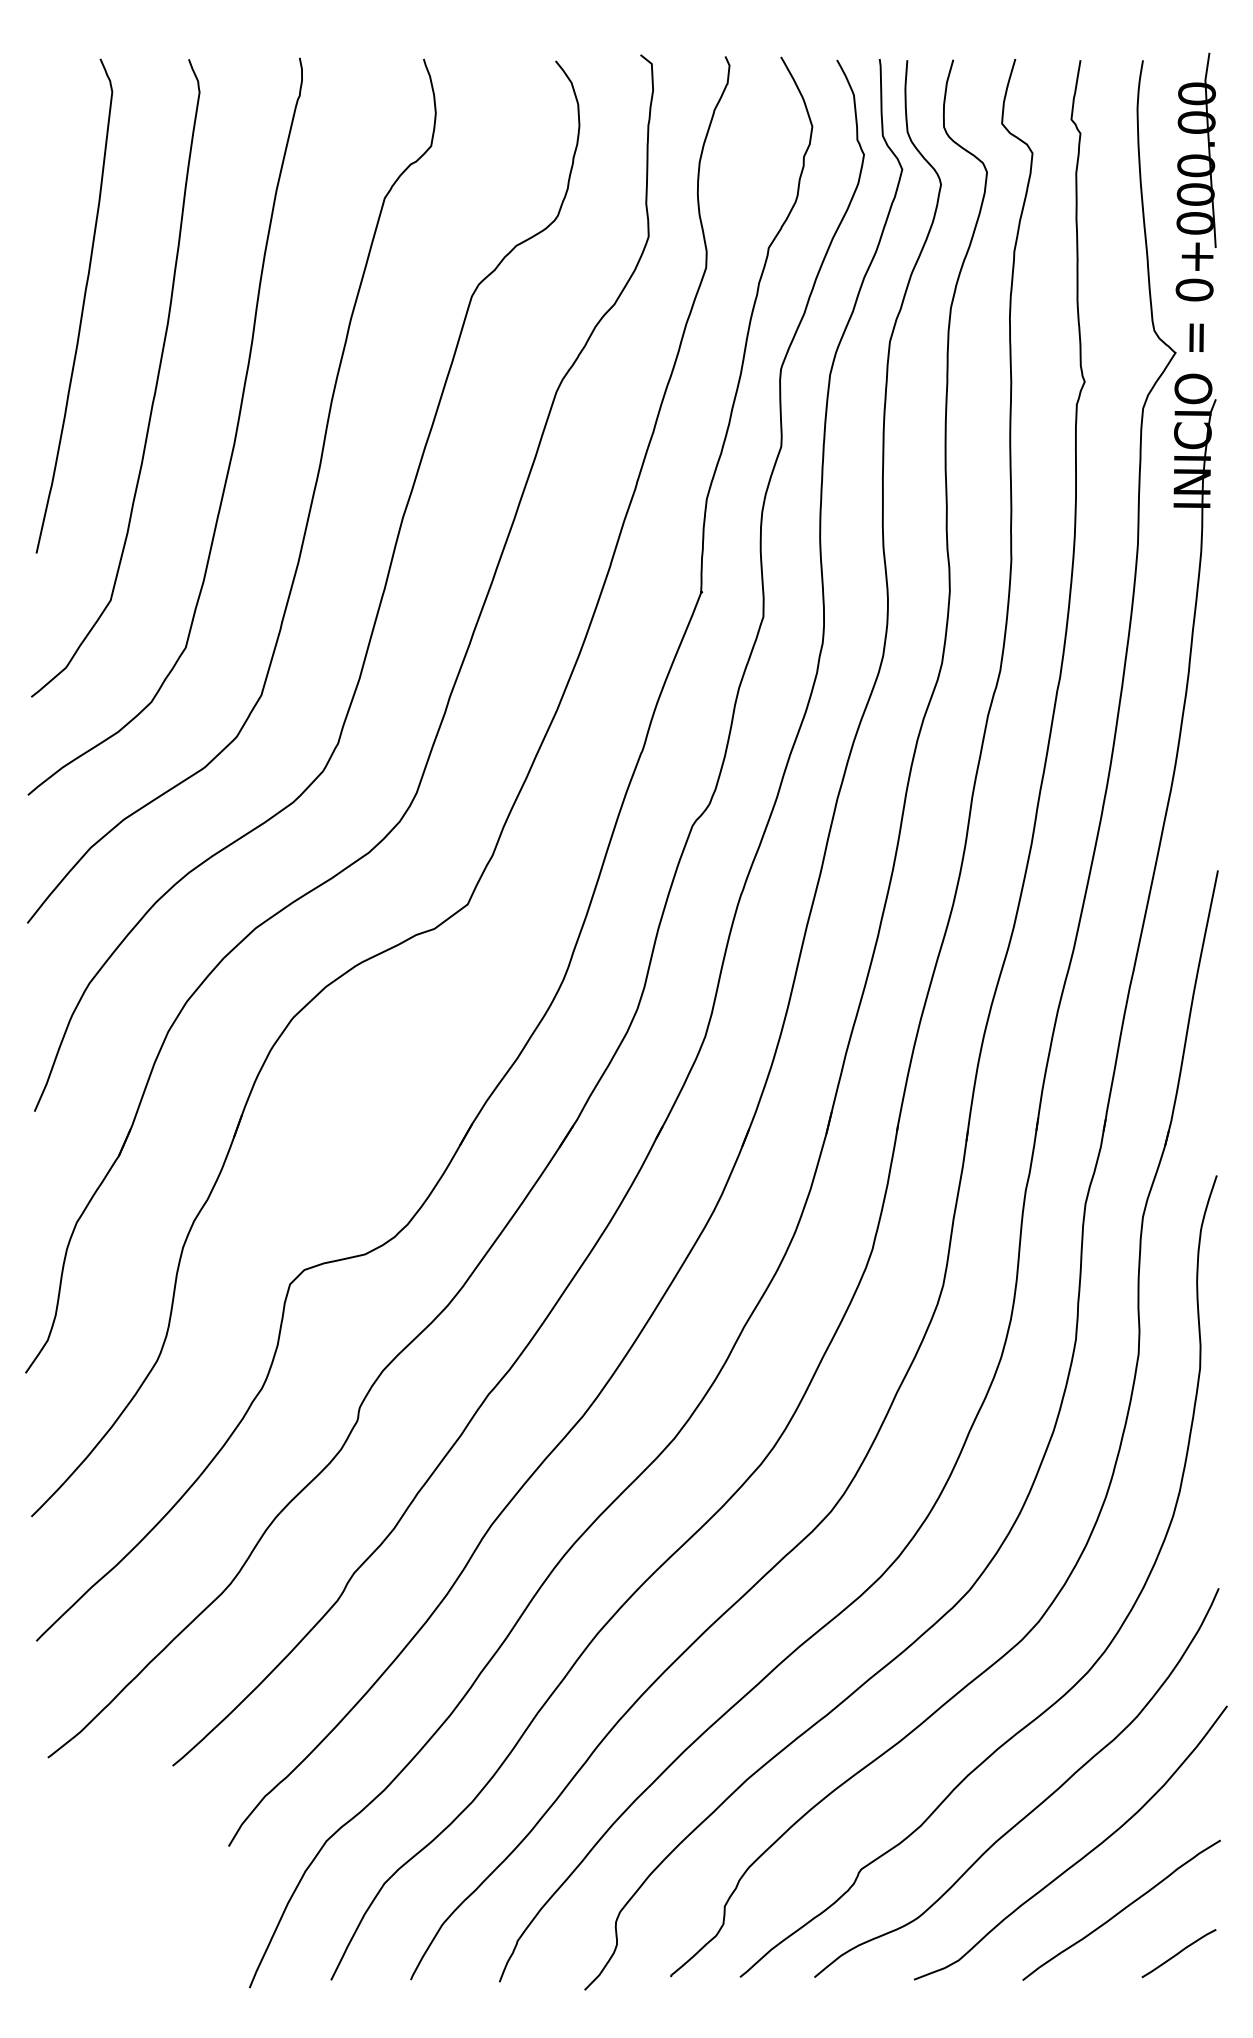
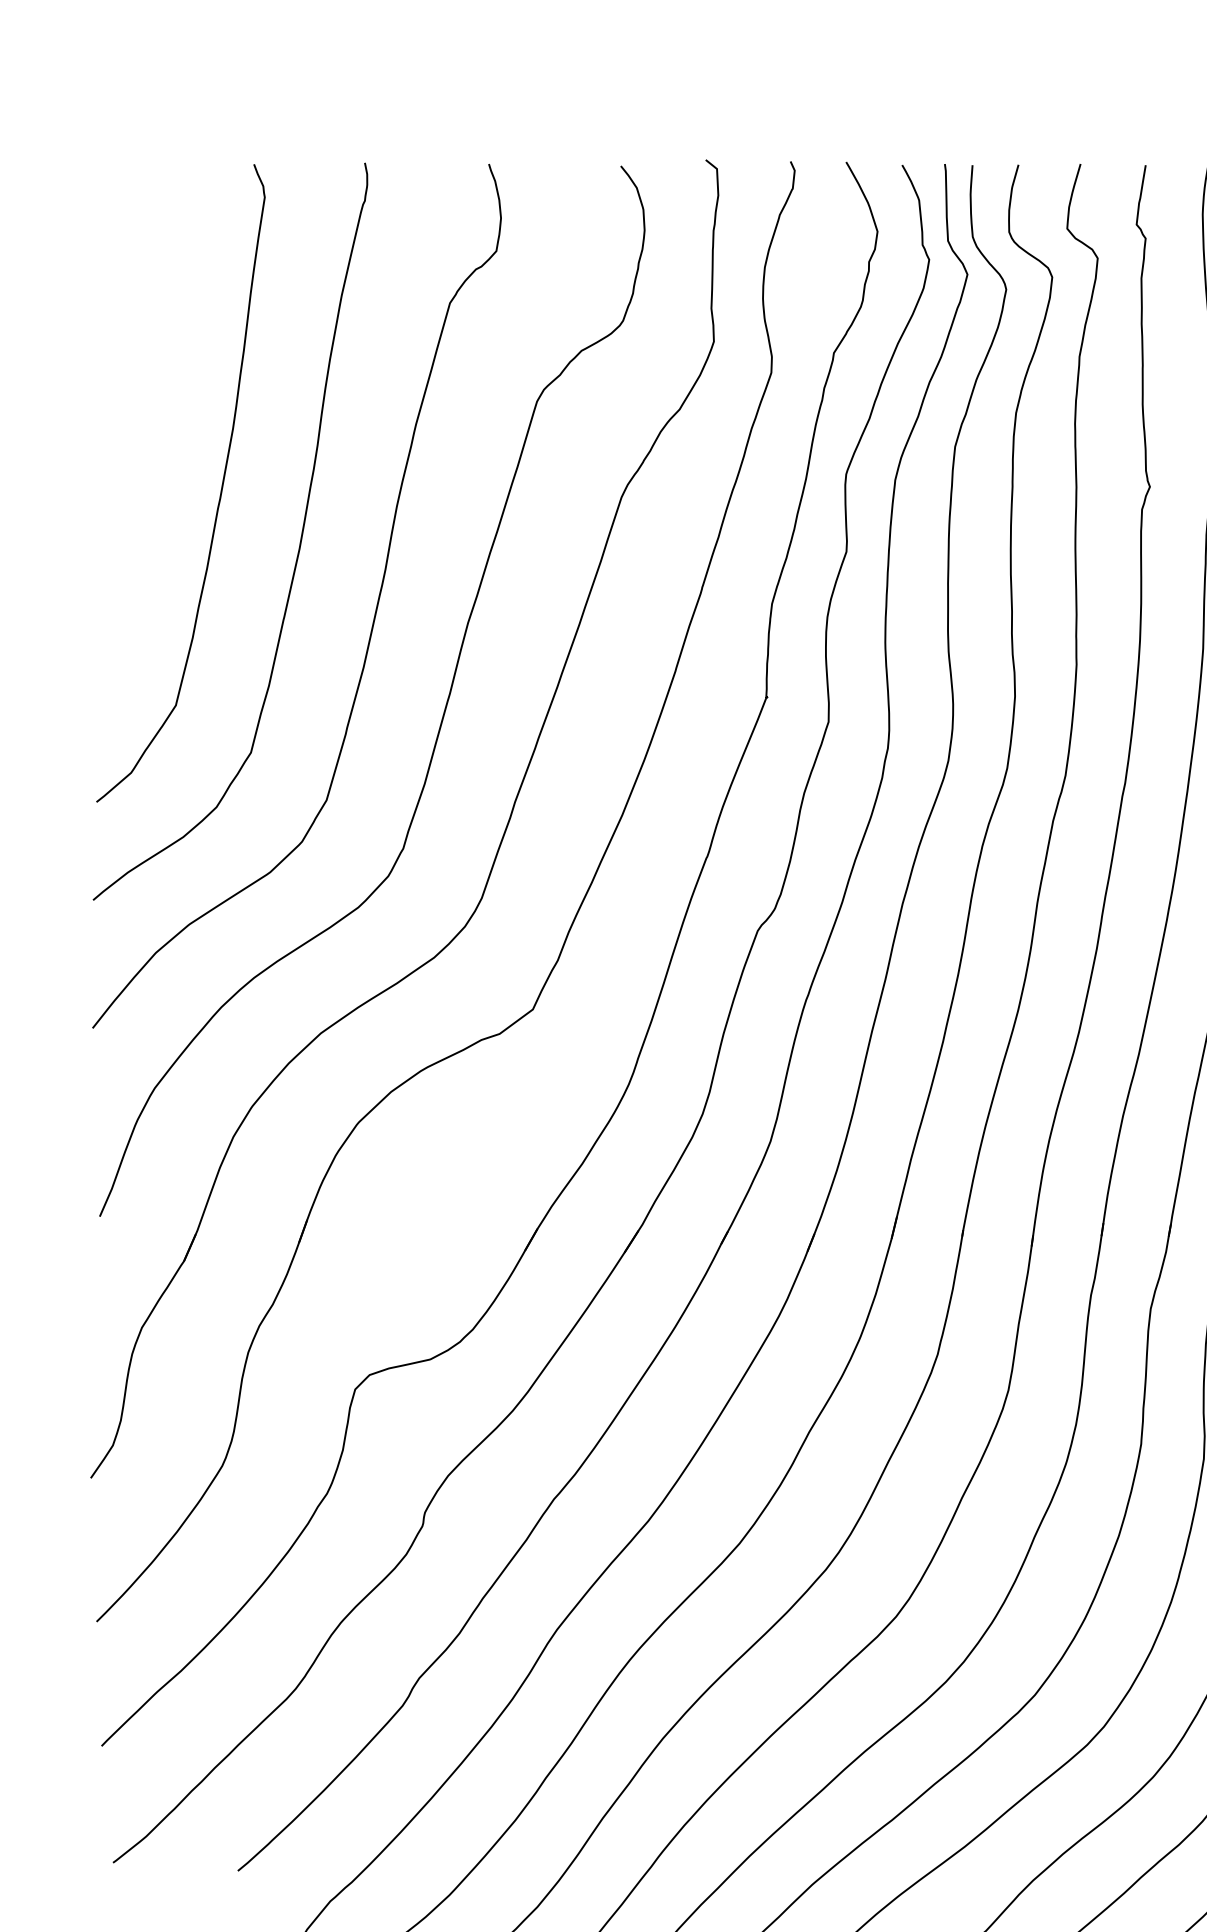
curve: (82, 305) -> (147, 410), removed

